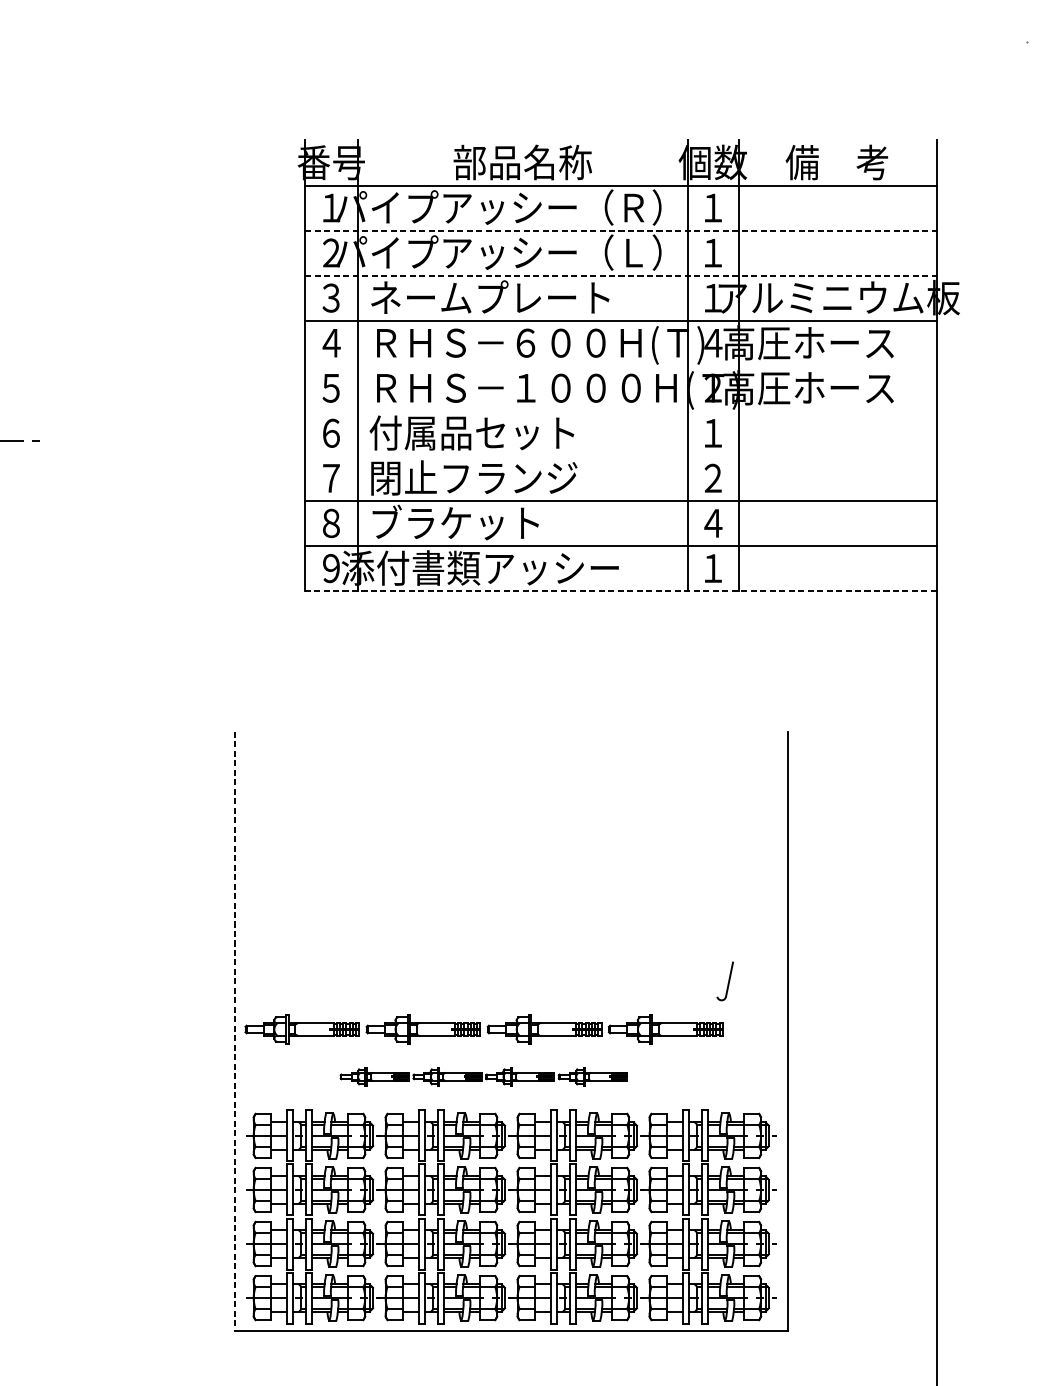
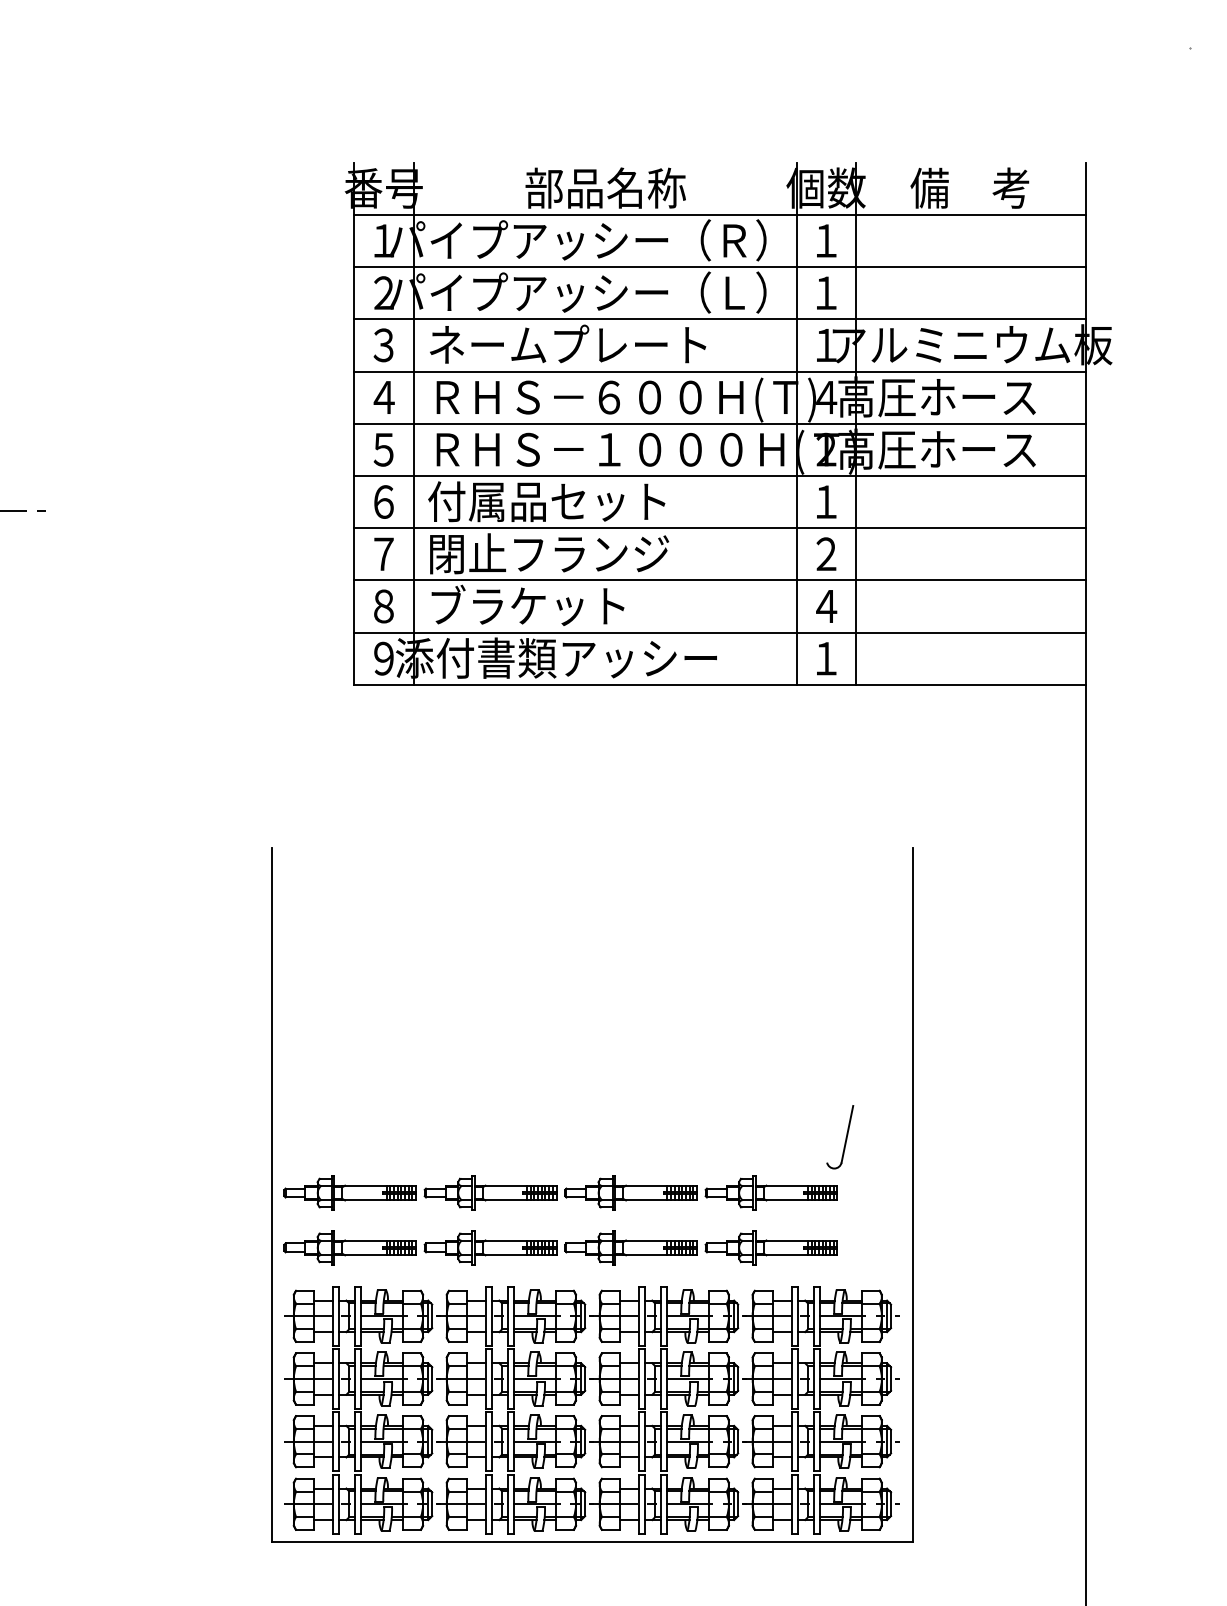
line: (621, 230) -> (720, 267), dashed -> solid
line: (621, 275) -> (720, 319), dashed -> solid
line: (620, 365) -> (719, 423), added
line: (620, 410) -> (719, 475), added
line: (620, 456) -> (719, 528), added
line: (620, 590) -> (719, 684), dashed -> solid
part: (725, 981) -> (840, 1137), size x1.43
line: (235, 1031) -> (272, 1195), dashed -> solid
part: (483, 1076) -> (560, 1247), size x1.67

